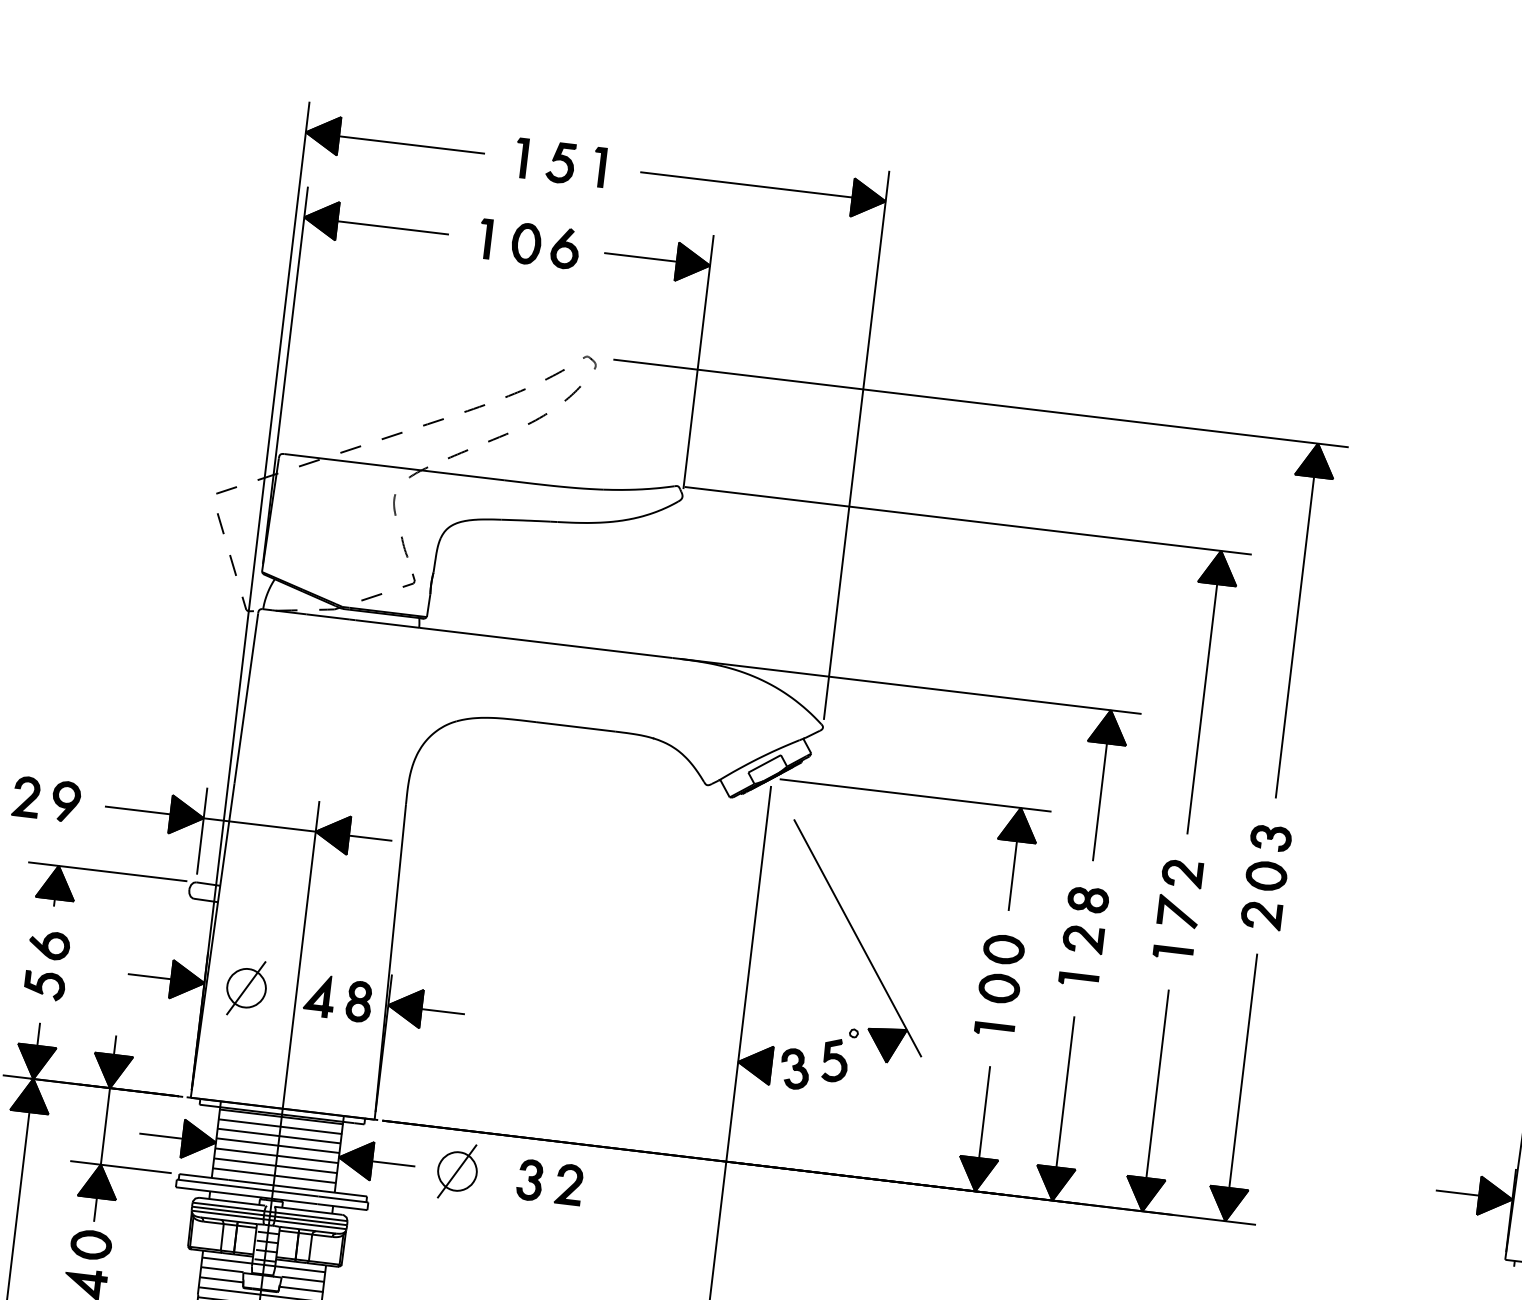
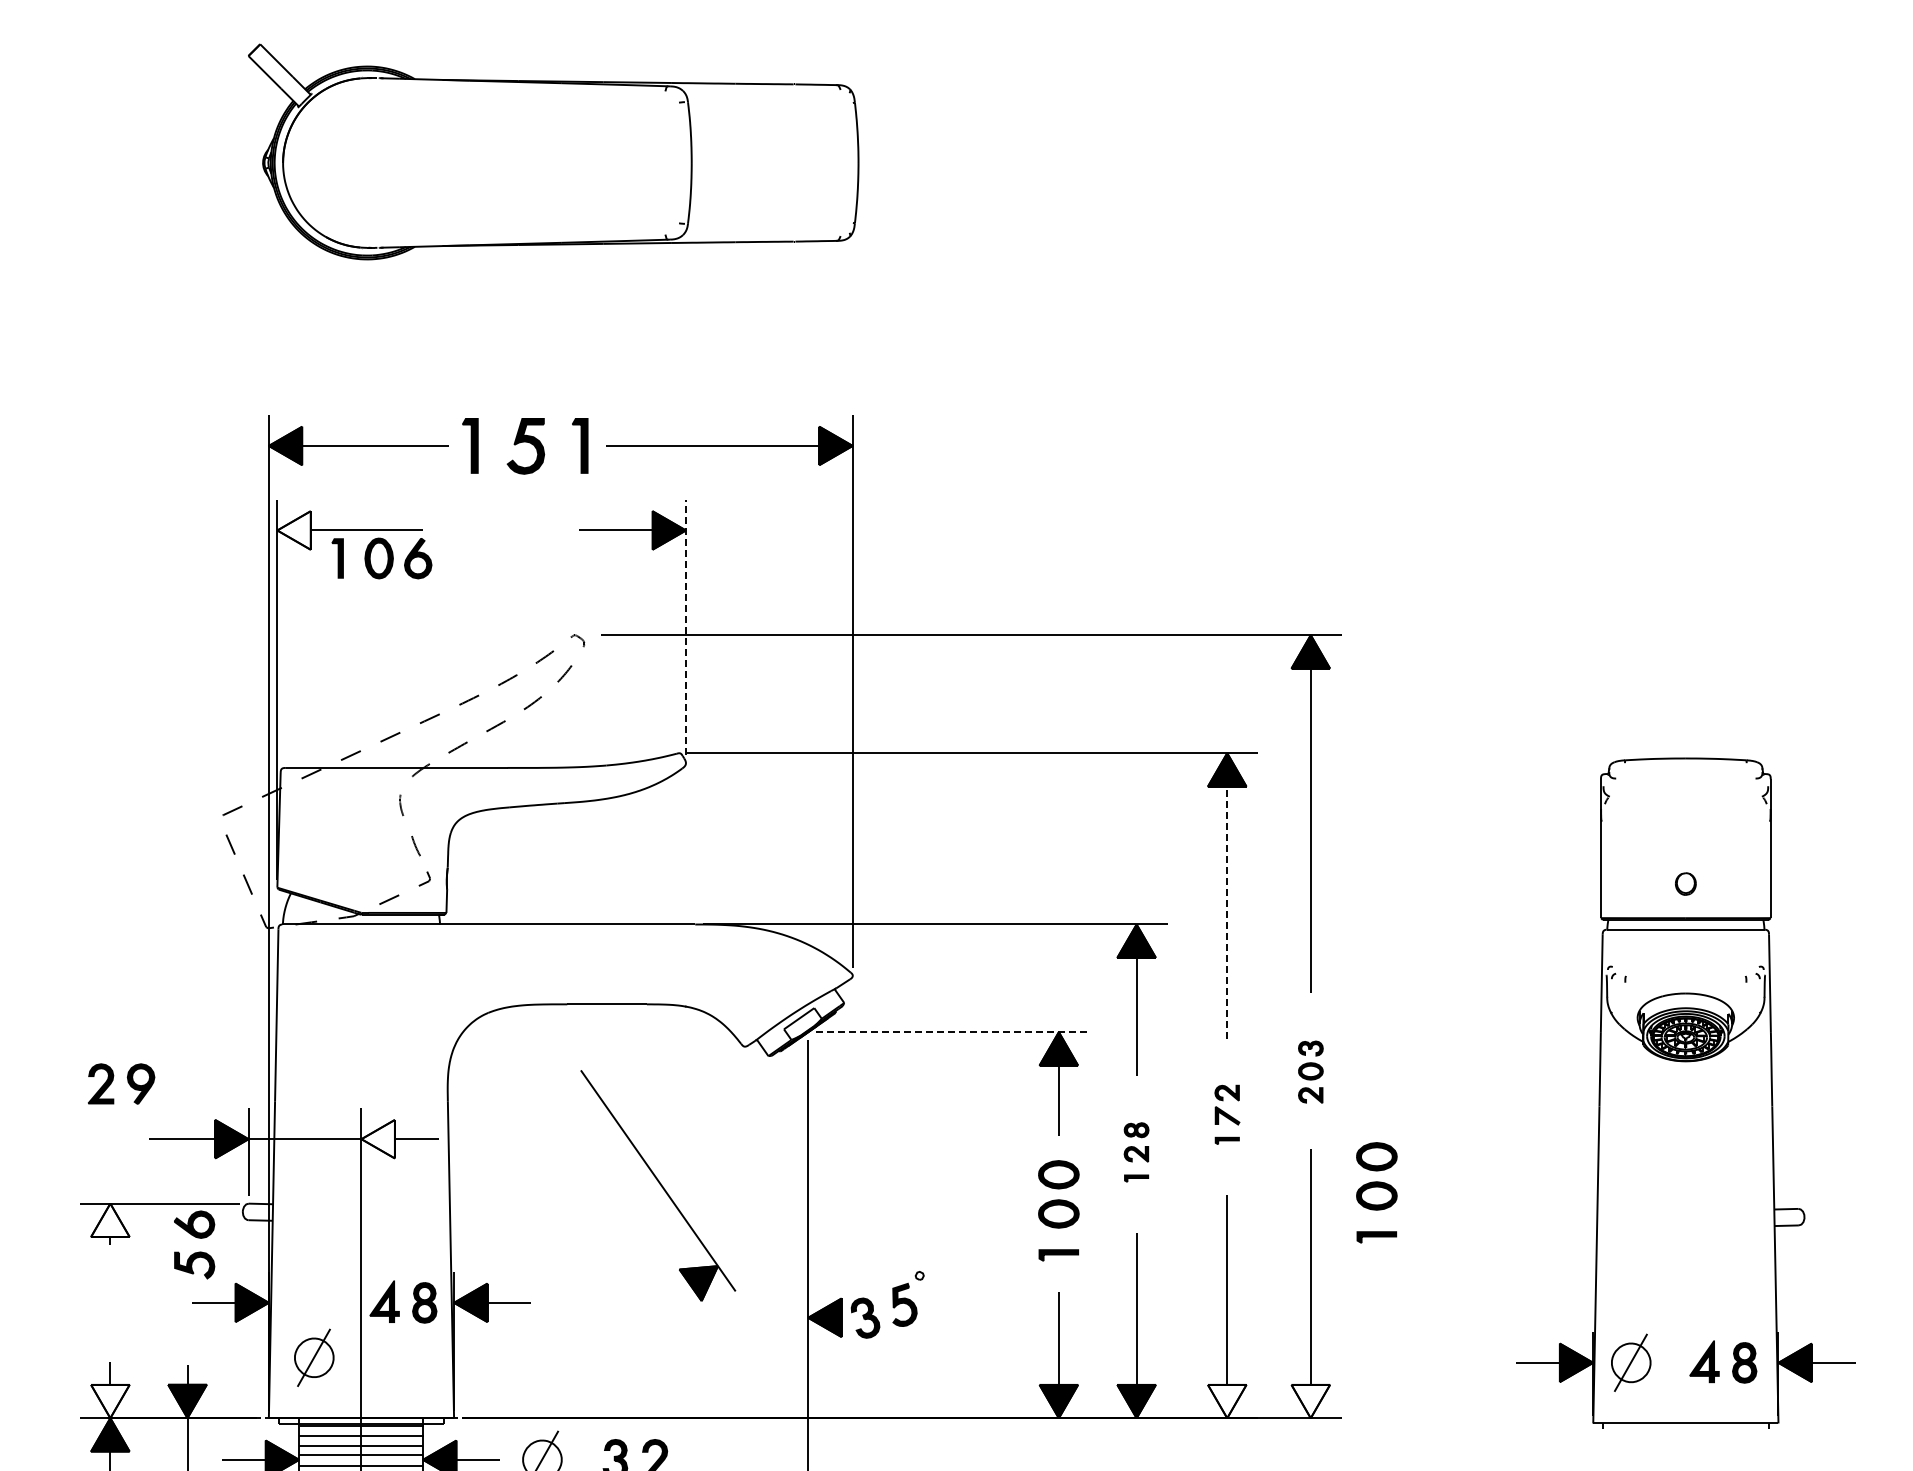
part: (559, 162) -> (524, 445), size x1.4
fill: (320, 219) -> (293, 530), removed
part: (528, 244) -> (381, 558), moved
line: (698, 361) -> (685, 627), solid -> dashed
line: (1202, 709) -> (1227, 912), solid -> dashed
line: (915, 795) -> (952, 1032), solid -> dashed
part: (52, 798) -> (127, 1082), moved
fill: (331, 832) -> (377, 1138), removed
part: (1266, 877) -> (1310, 1072), size x0.6
fill: (56, 882) -> (110, 1220), removed
part: (1178, 909) -> (1227, 1114), size x0.6
part: (1083, 936) -> (1136, 1152), size x0.6
part: (857, 942) -> (658, 1185), moved
part: (50, 959) -> (197, 1238), moved
part: (246, 987) -> (314, 1357), moved
part: (1317, 1004) -> (1376, 1192), added
fill: (35, 1062) -> (110, 1401), removed
fill: (1143, 1194) -> (1226, 1401), removed
fill: (1227, 1204) -> (1310, 1401), removed

